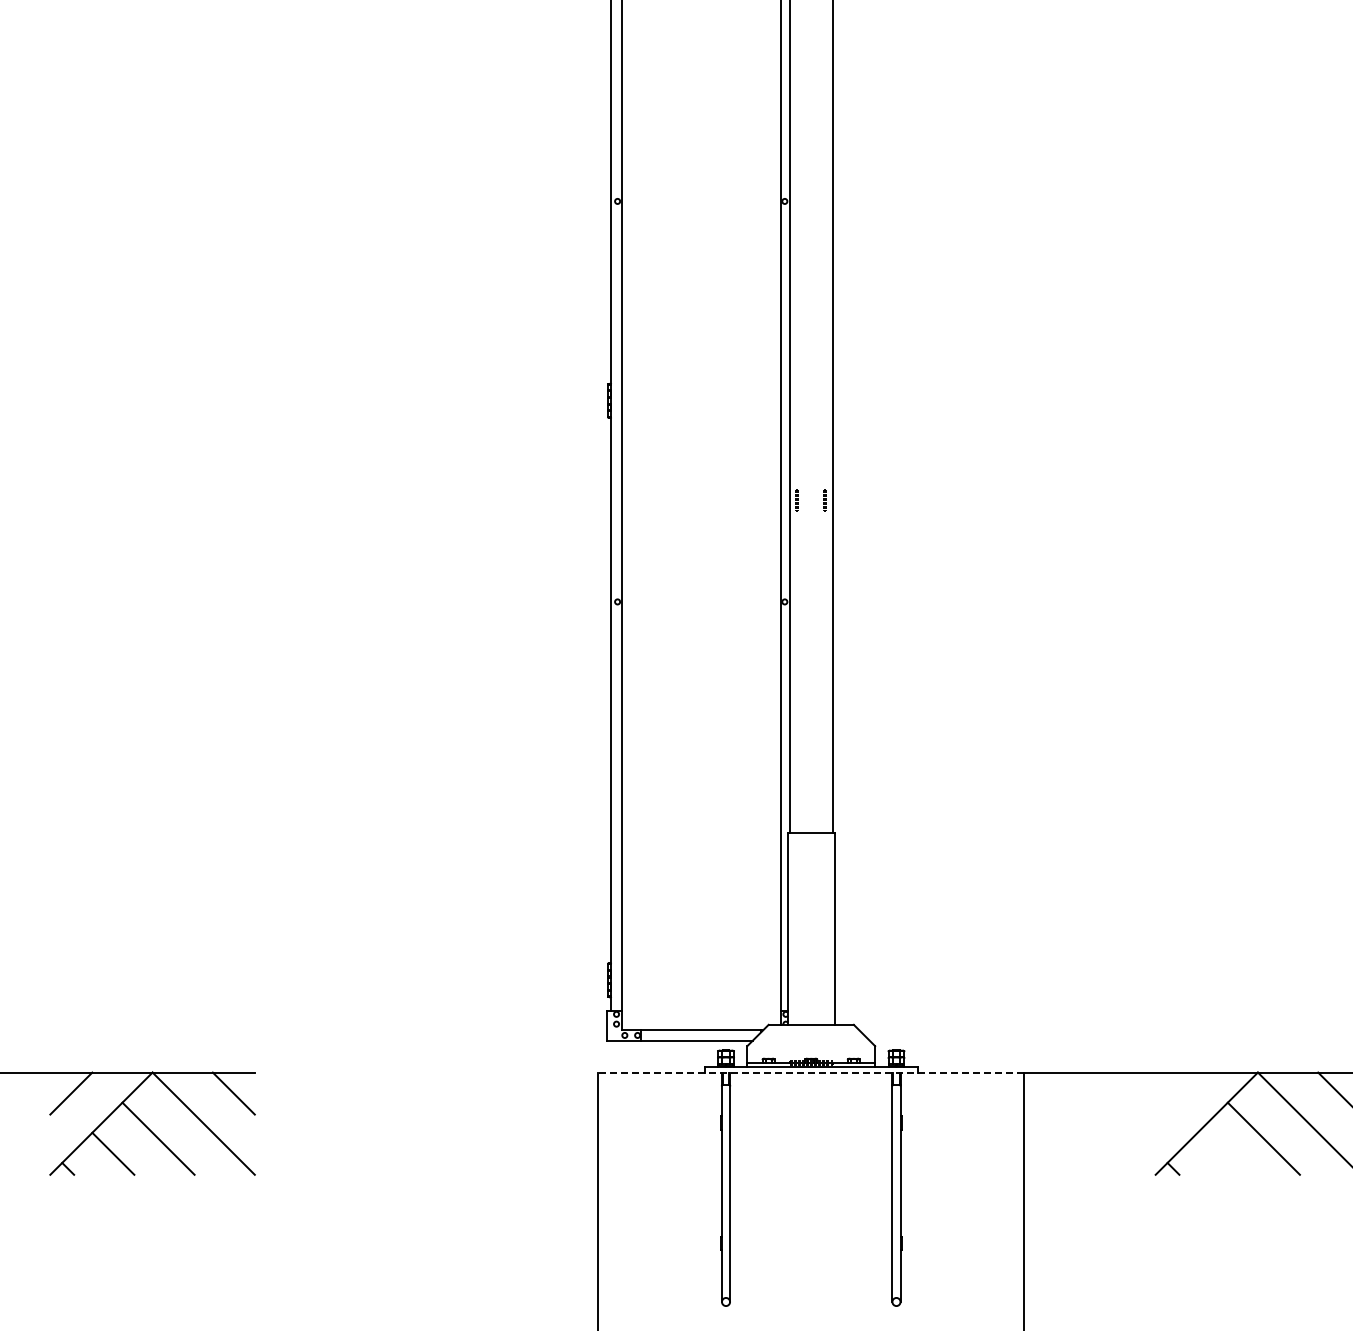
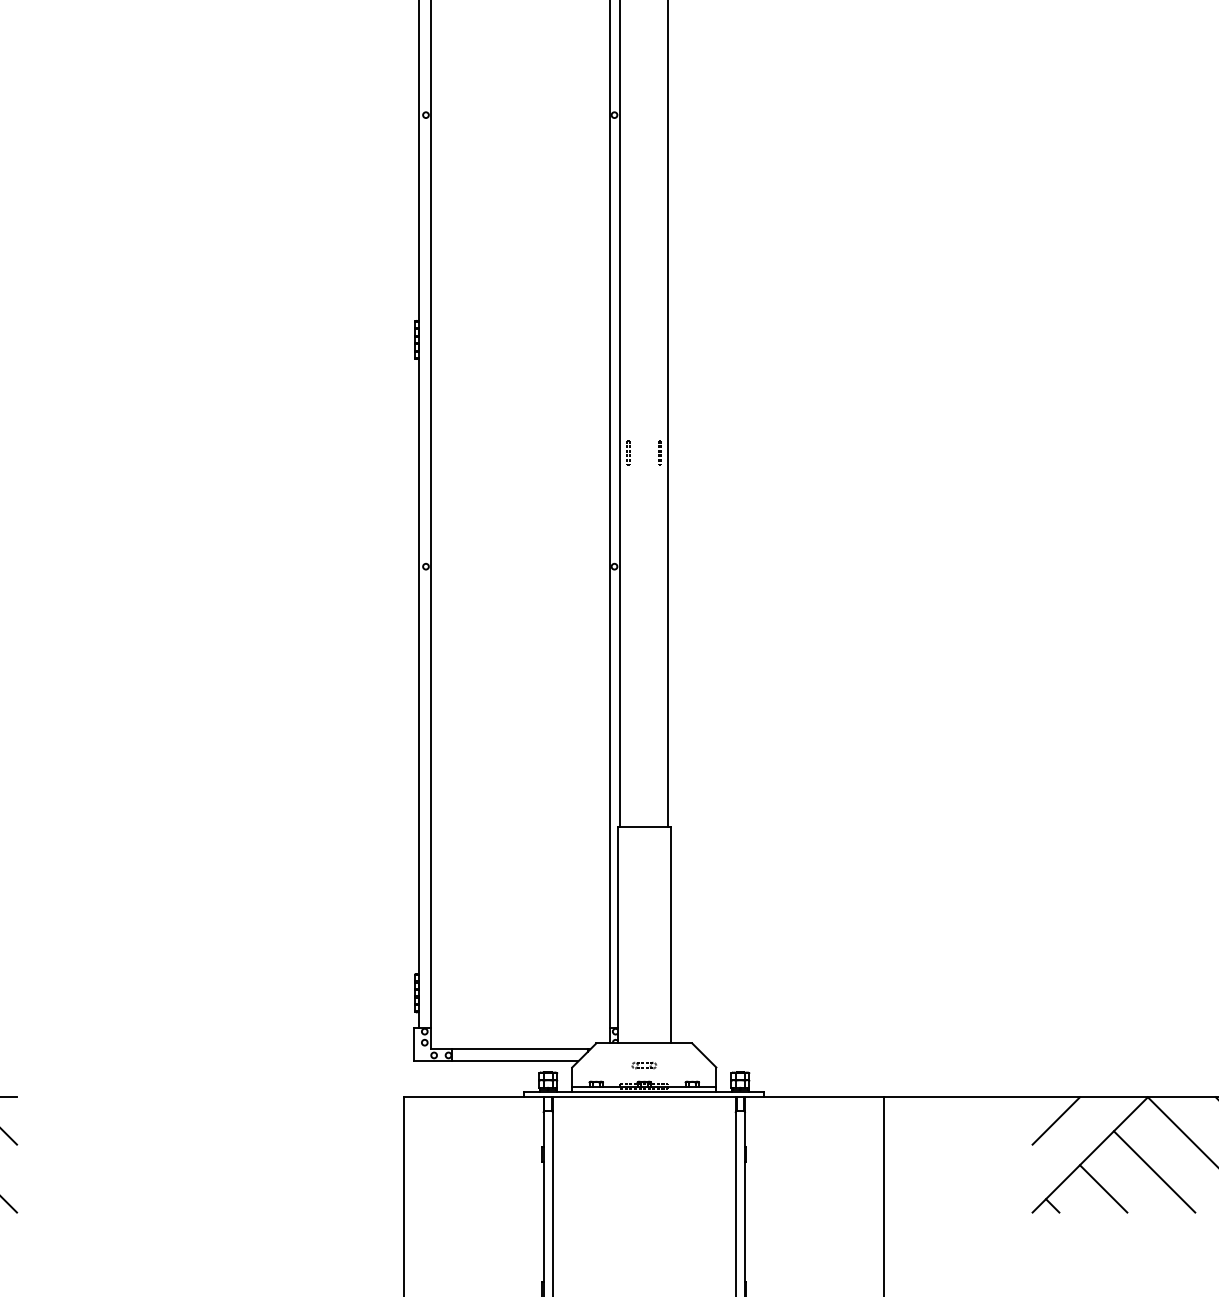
part: (810, 1044) -> (643, 1065), added
line: (810, 1072) -> (643, 1097), dashed -> solid
line: (1176, 1093) -> (1056, 1120), added
line: (1218, 1153) -> (1103, 1188), added

